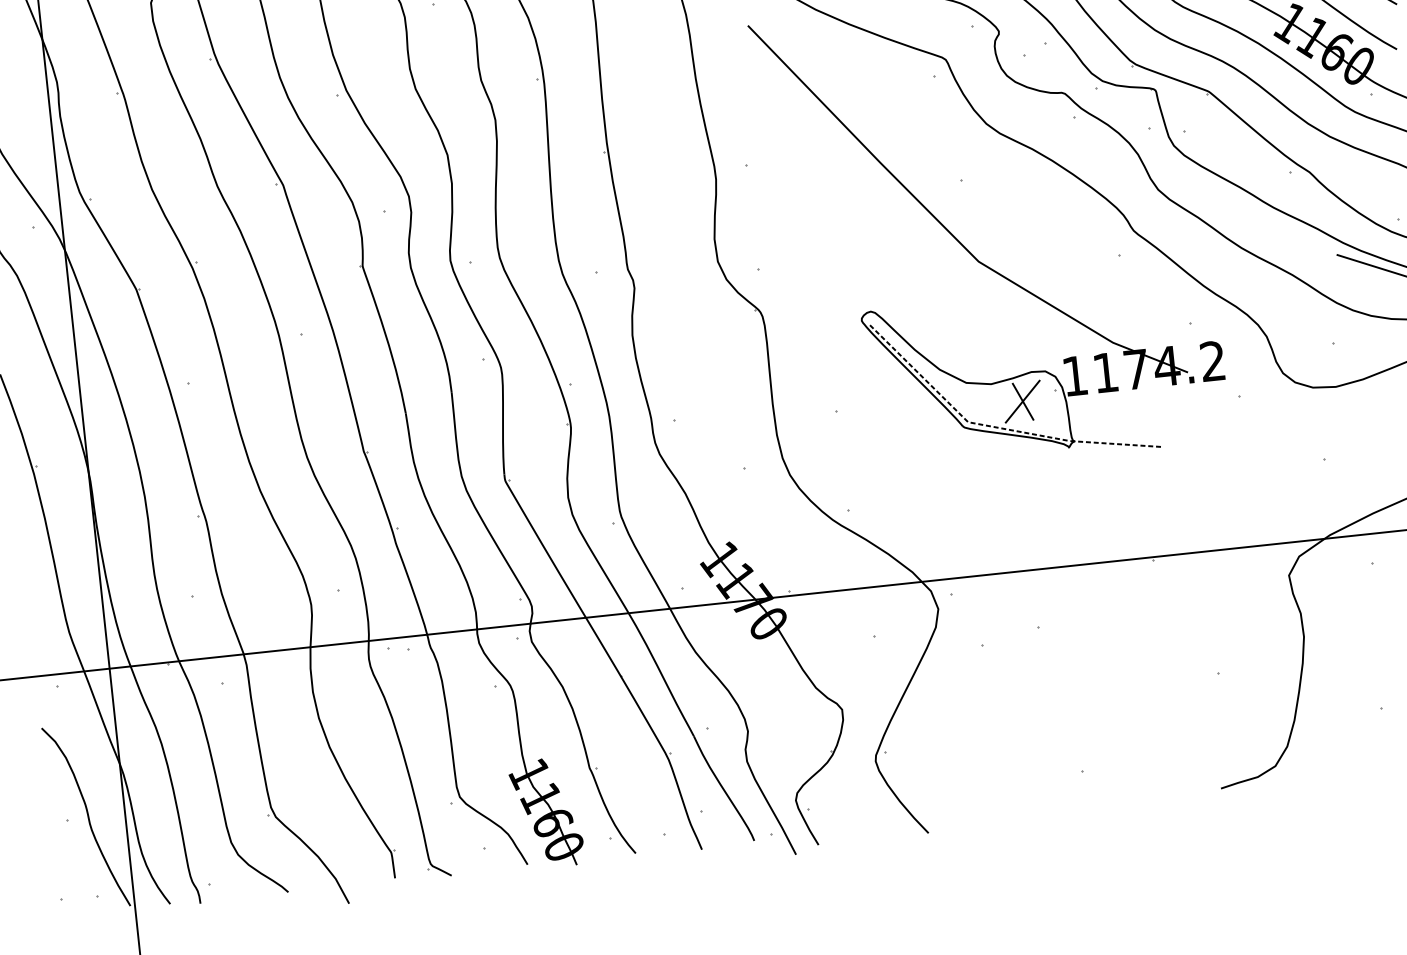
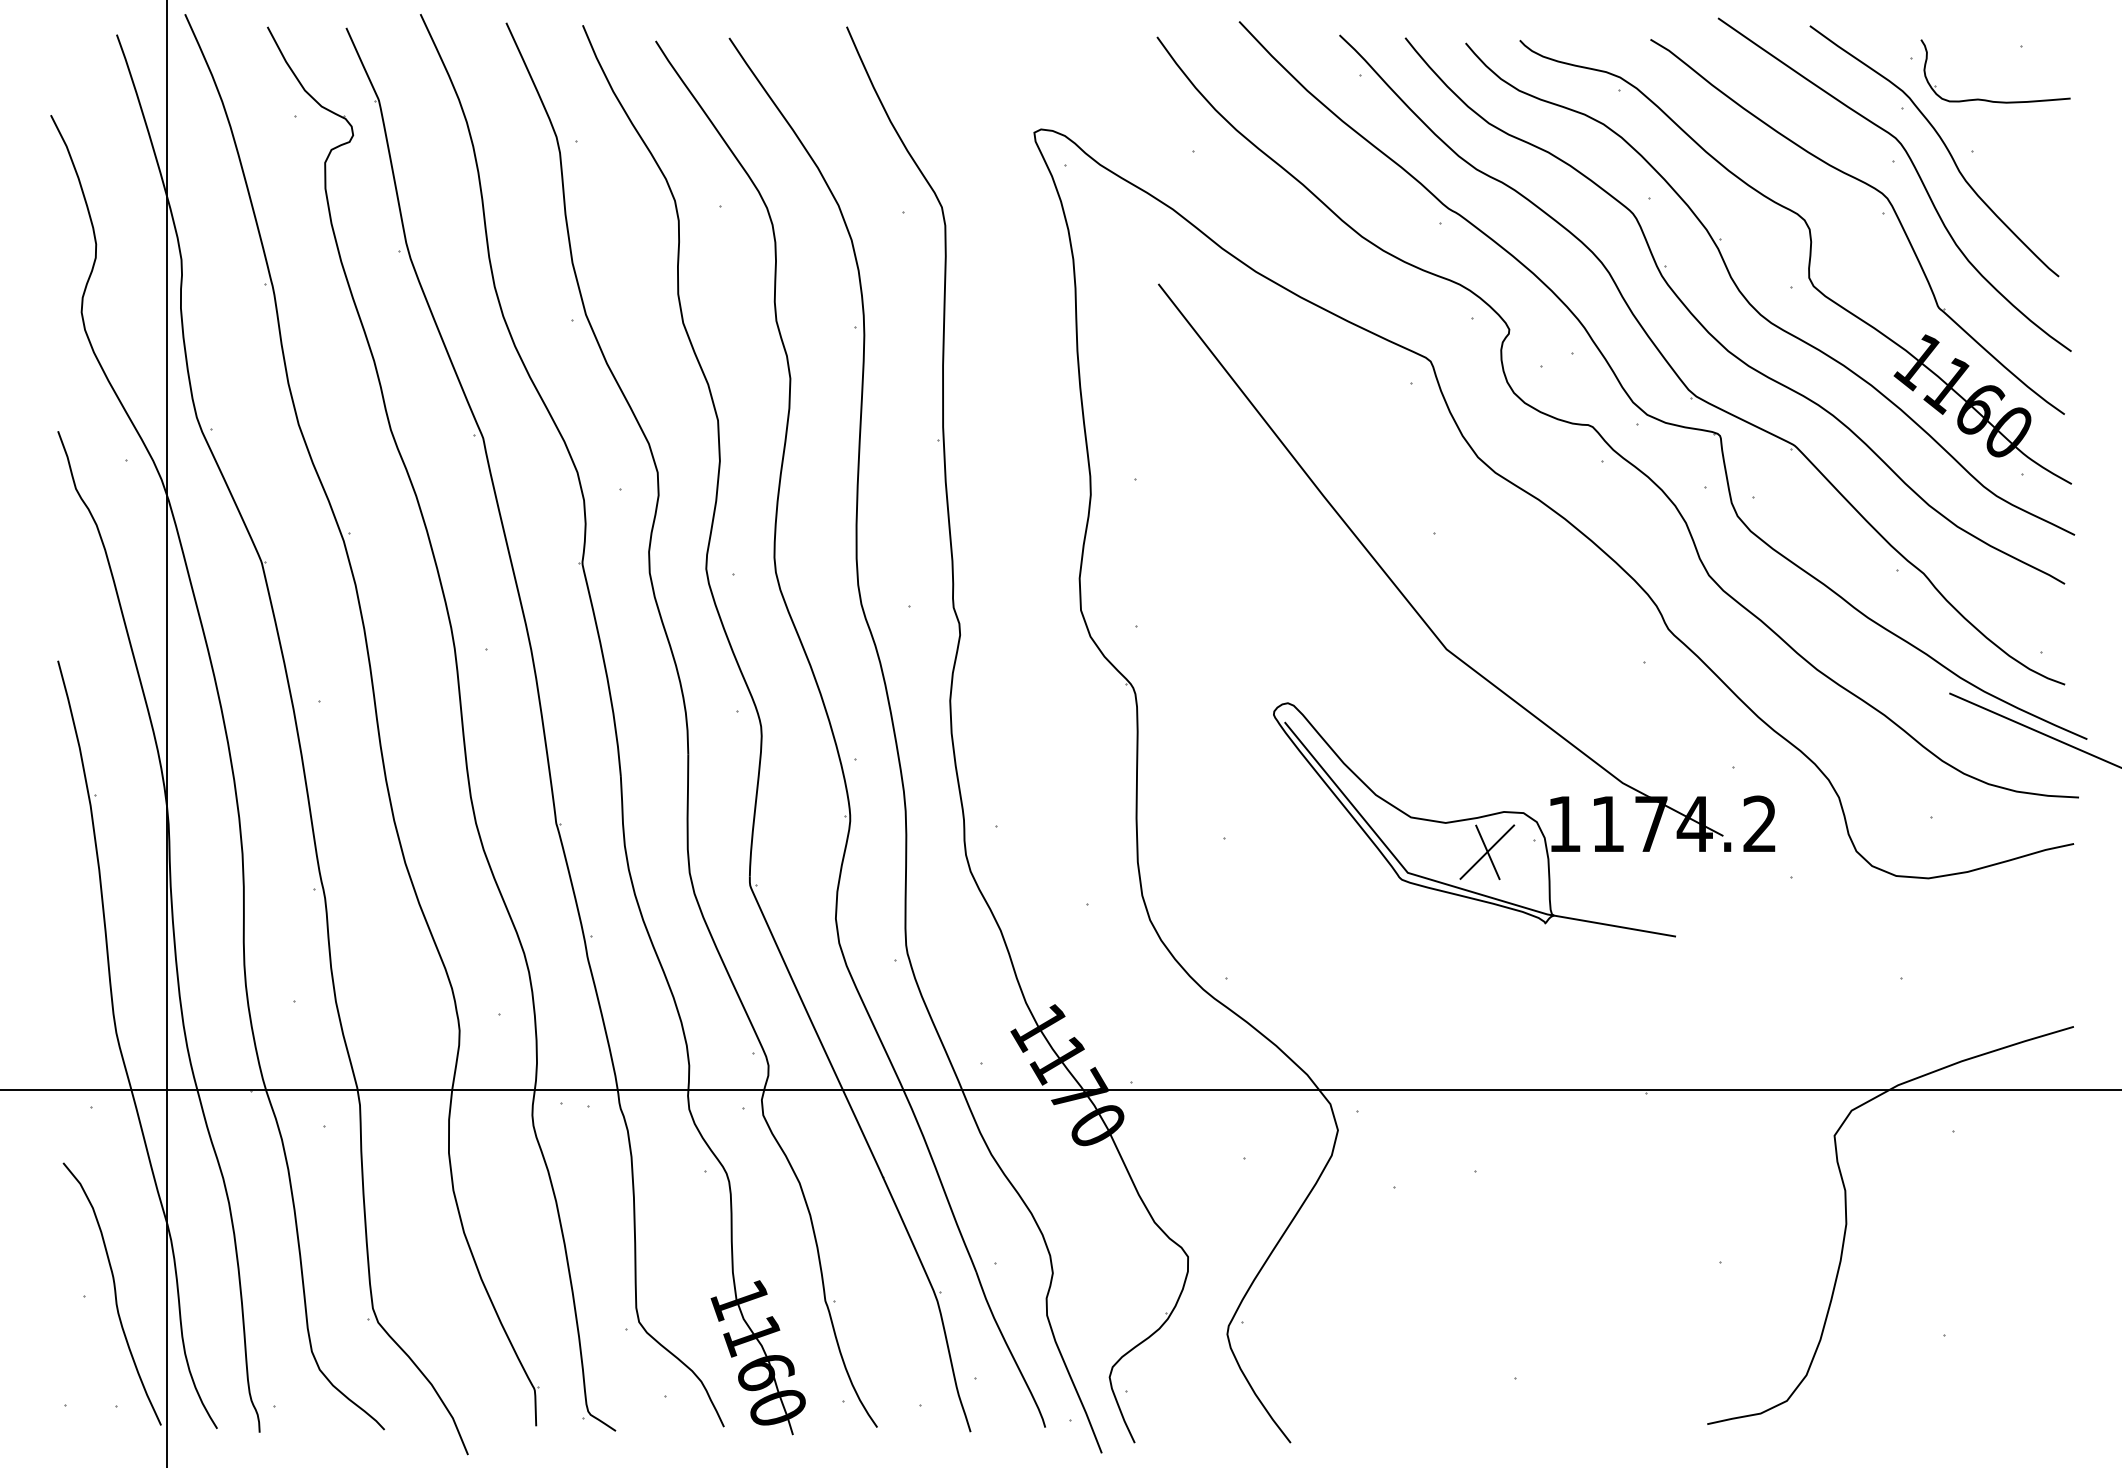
line: (997, 427) -> (1447, 884), dashed -> solid

